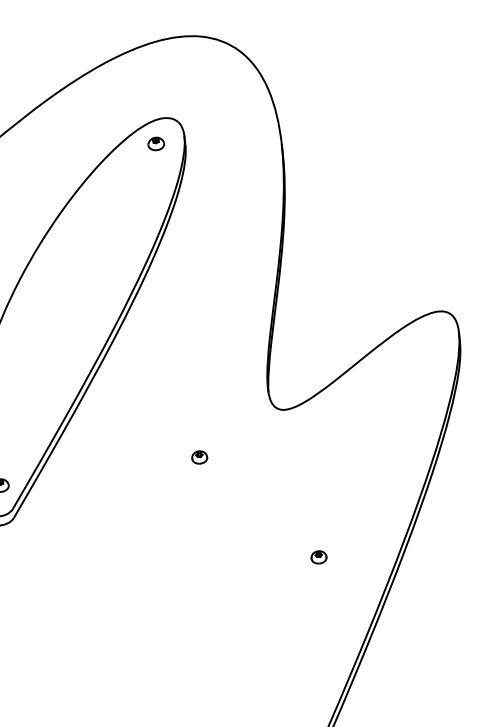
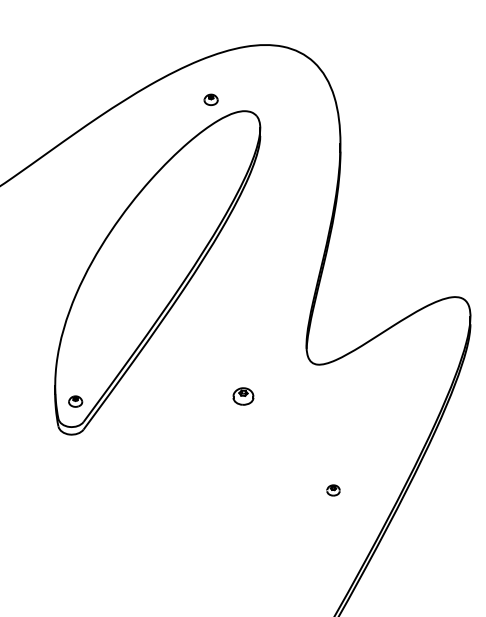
part: (155, 143) -> (210, 99), moved
part: (199, 457) -> (243, 396), size x1.6

